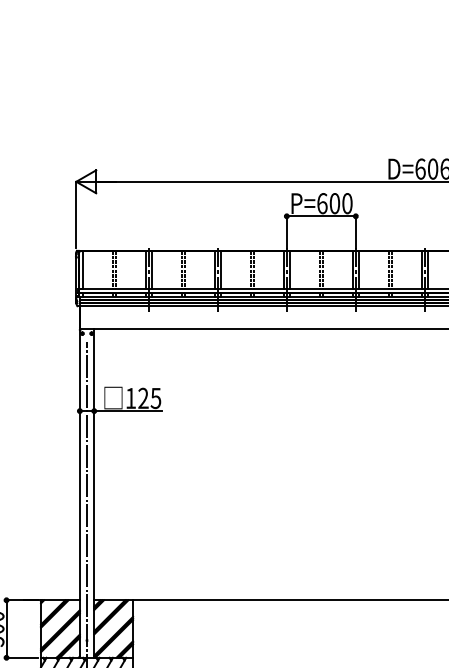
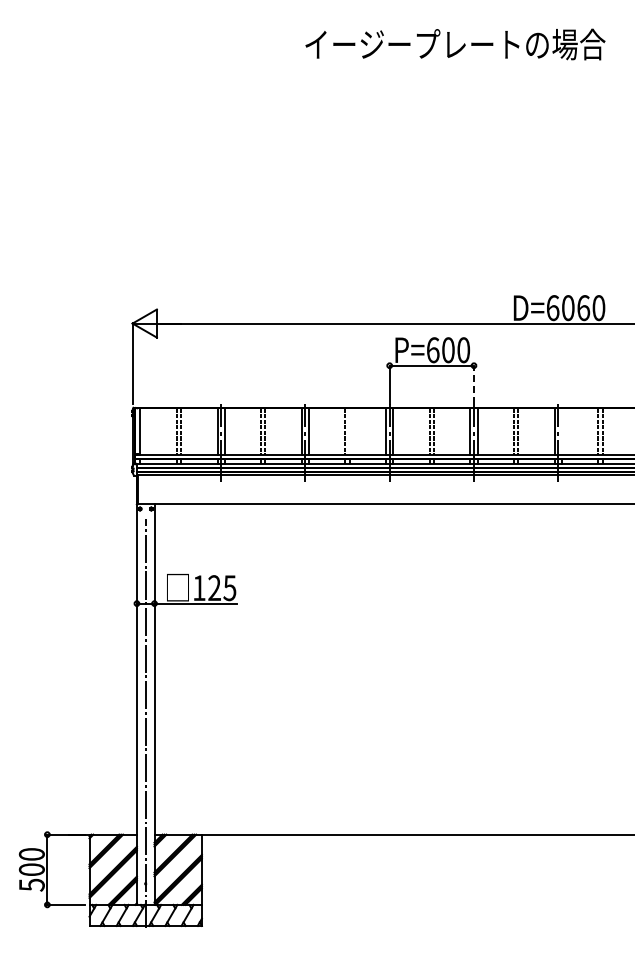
line: (355, 231) -> (473, 384), solid -> dashed
line: (253, 270) -> (349, 431), removed
line: (427, 270) -> (561, 431), removed

